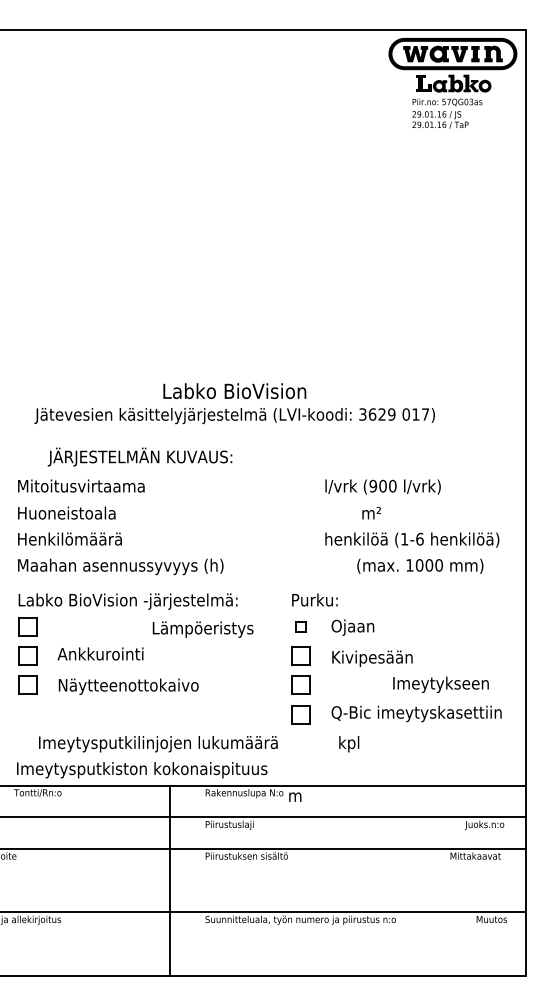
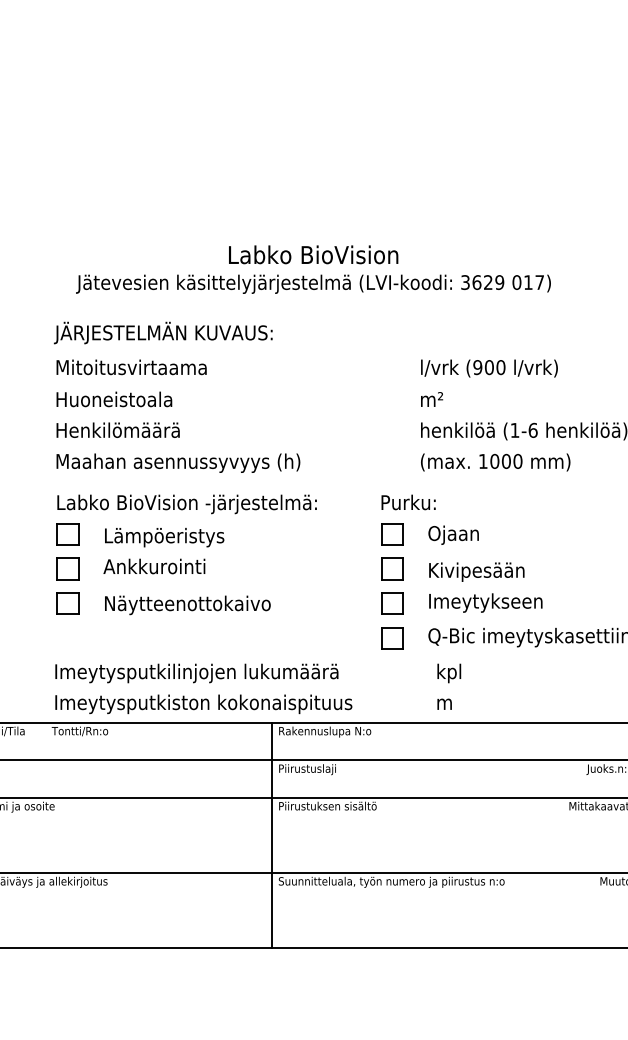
text: (139, 456) -> (162, 332), moved
text: (371, 512) -> (431, 398), moved
text: (420, 565) -> (495, 461), moved
part: (300, 626) -> (391, 533), size x1.67
text: (202, 629) -> (163, 537), moved
text: (440, 684) -> (485, 602), moved
text: (158, 744) -> (197, 673), moved
text: (295, 796) -> (444, 703), moved
line: (169, 880) -> (271, 835), moved

